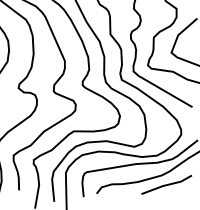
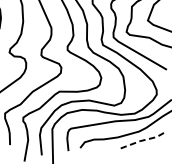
line: (167, 184) -> (144, 139), solid -> dashed

